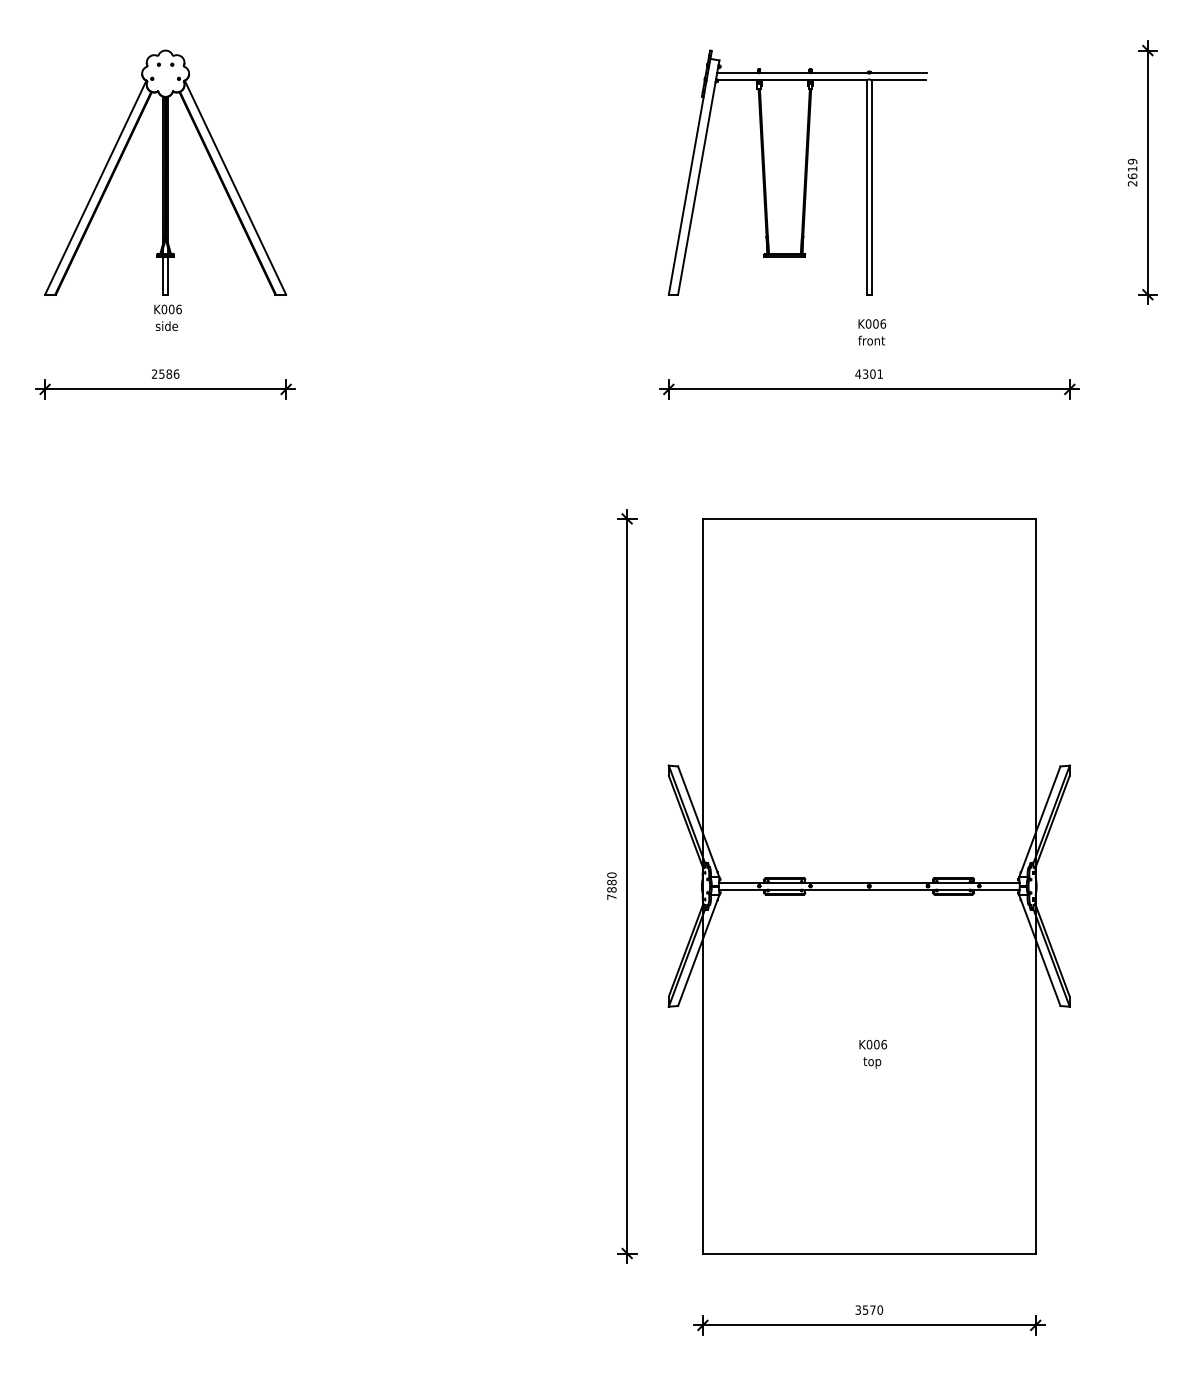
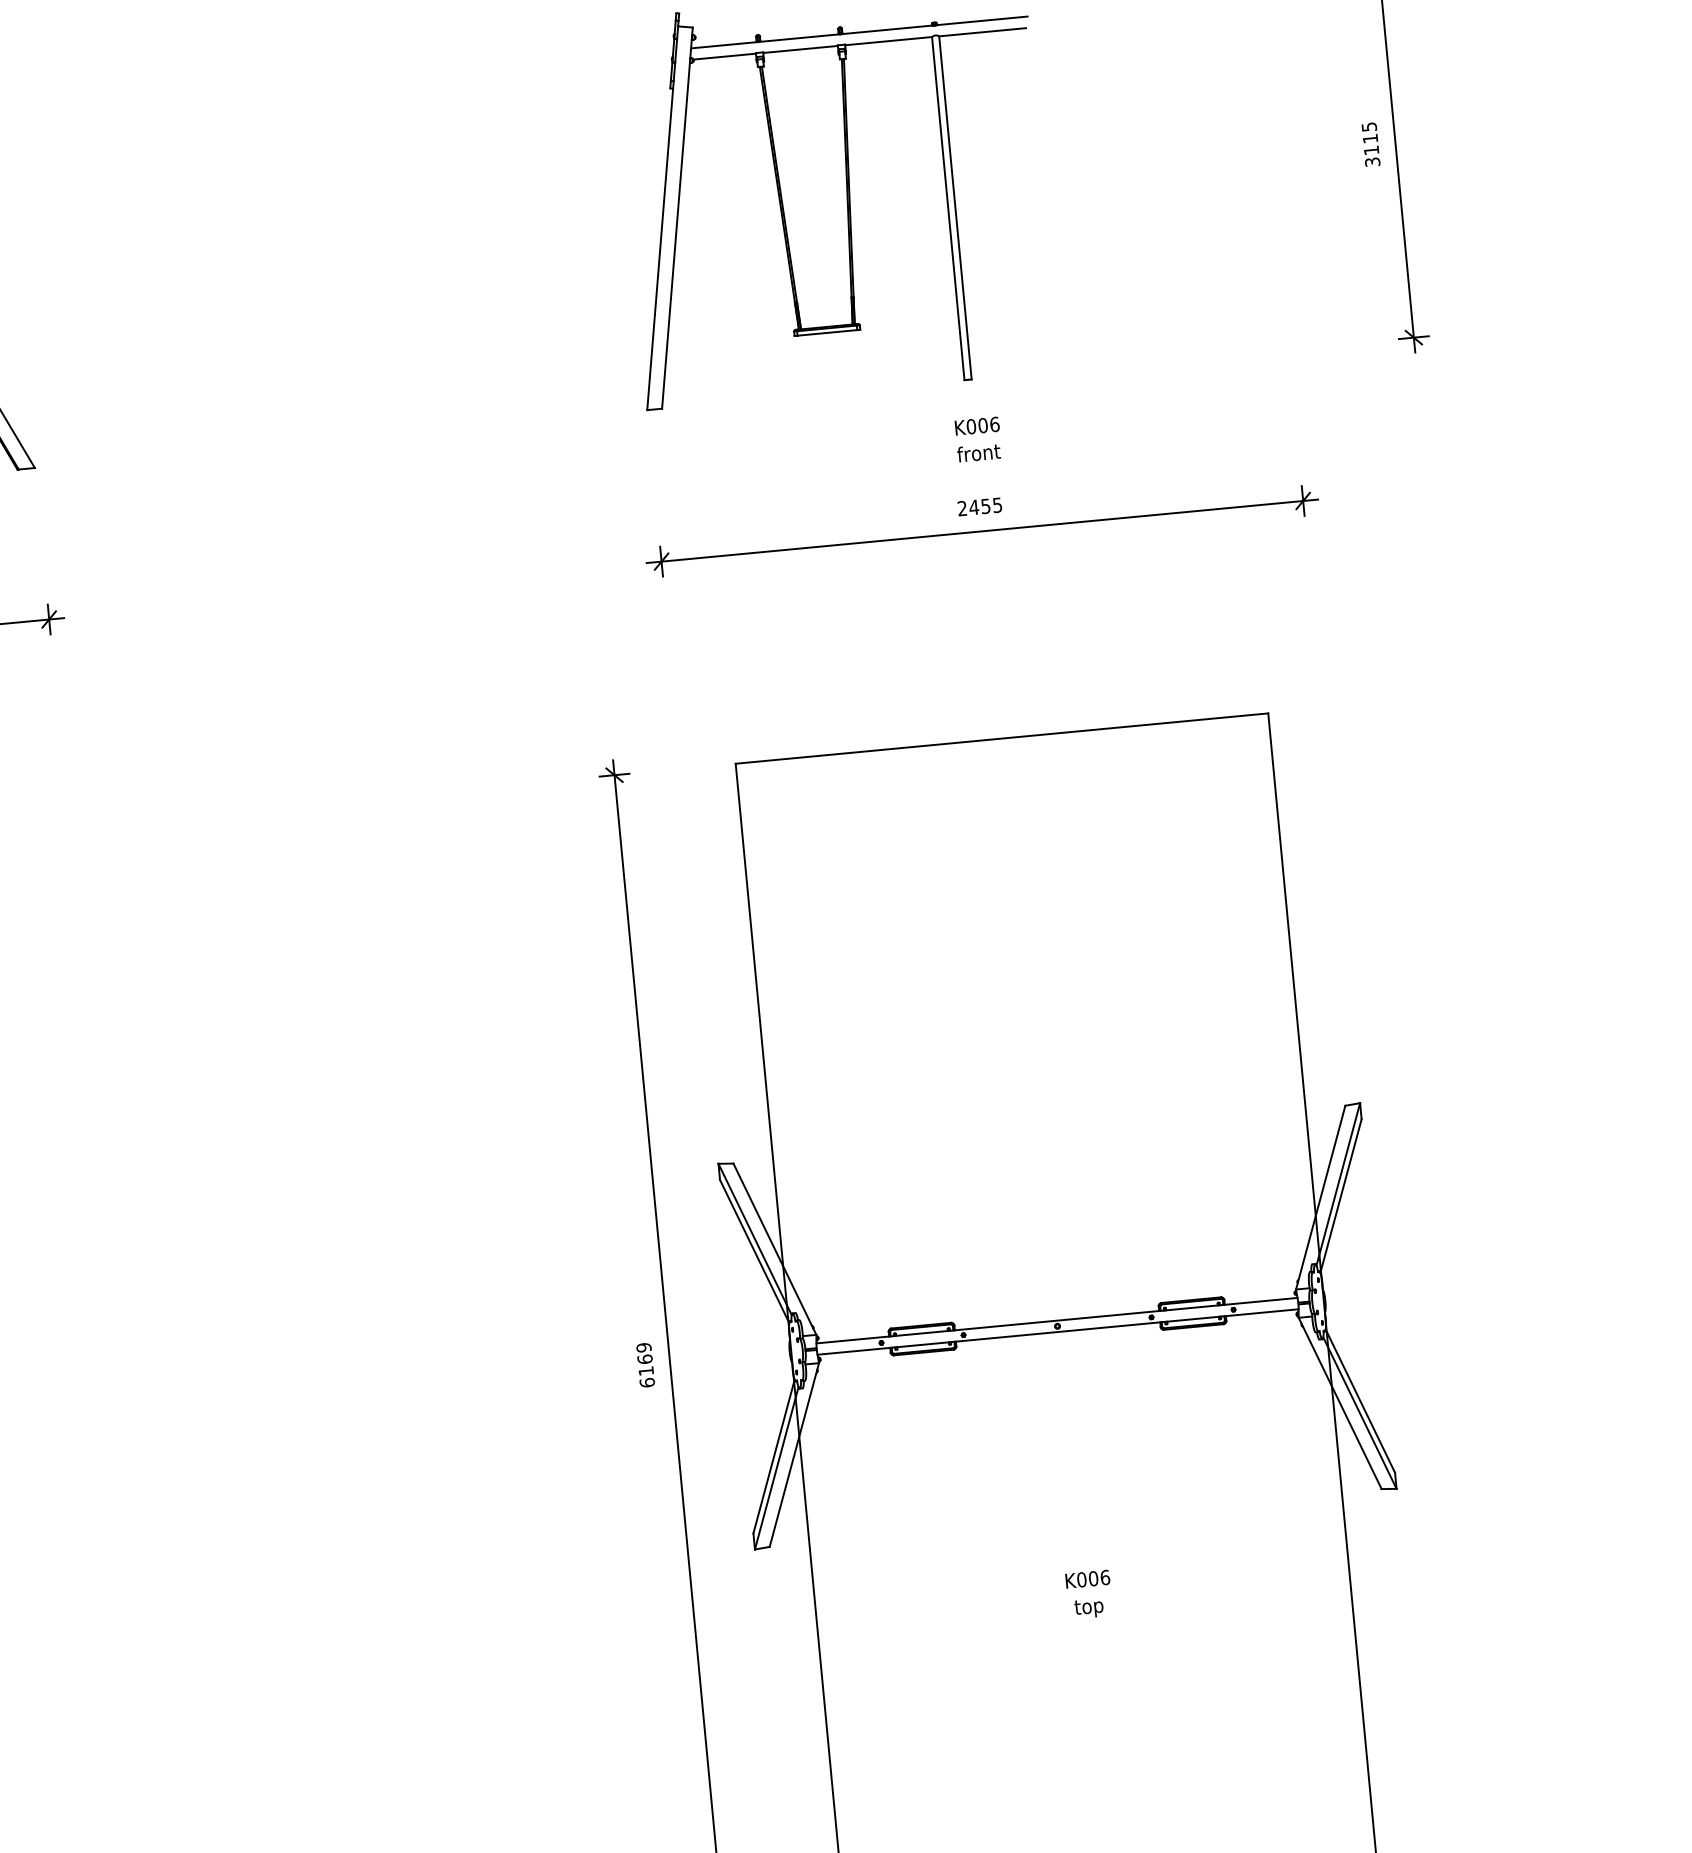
text: (1132, 172) -> (1370, 144), 2619 -> 3115
text: (868, 373) -> (978, 505), 4301 -> 2455
text: (611, 885) -> (644, 1364), 7880 -> 6169

